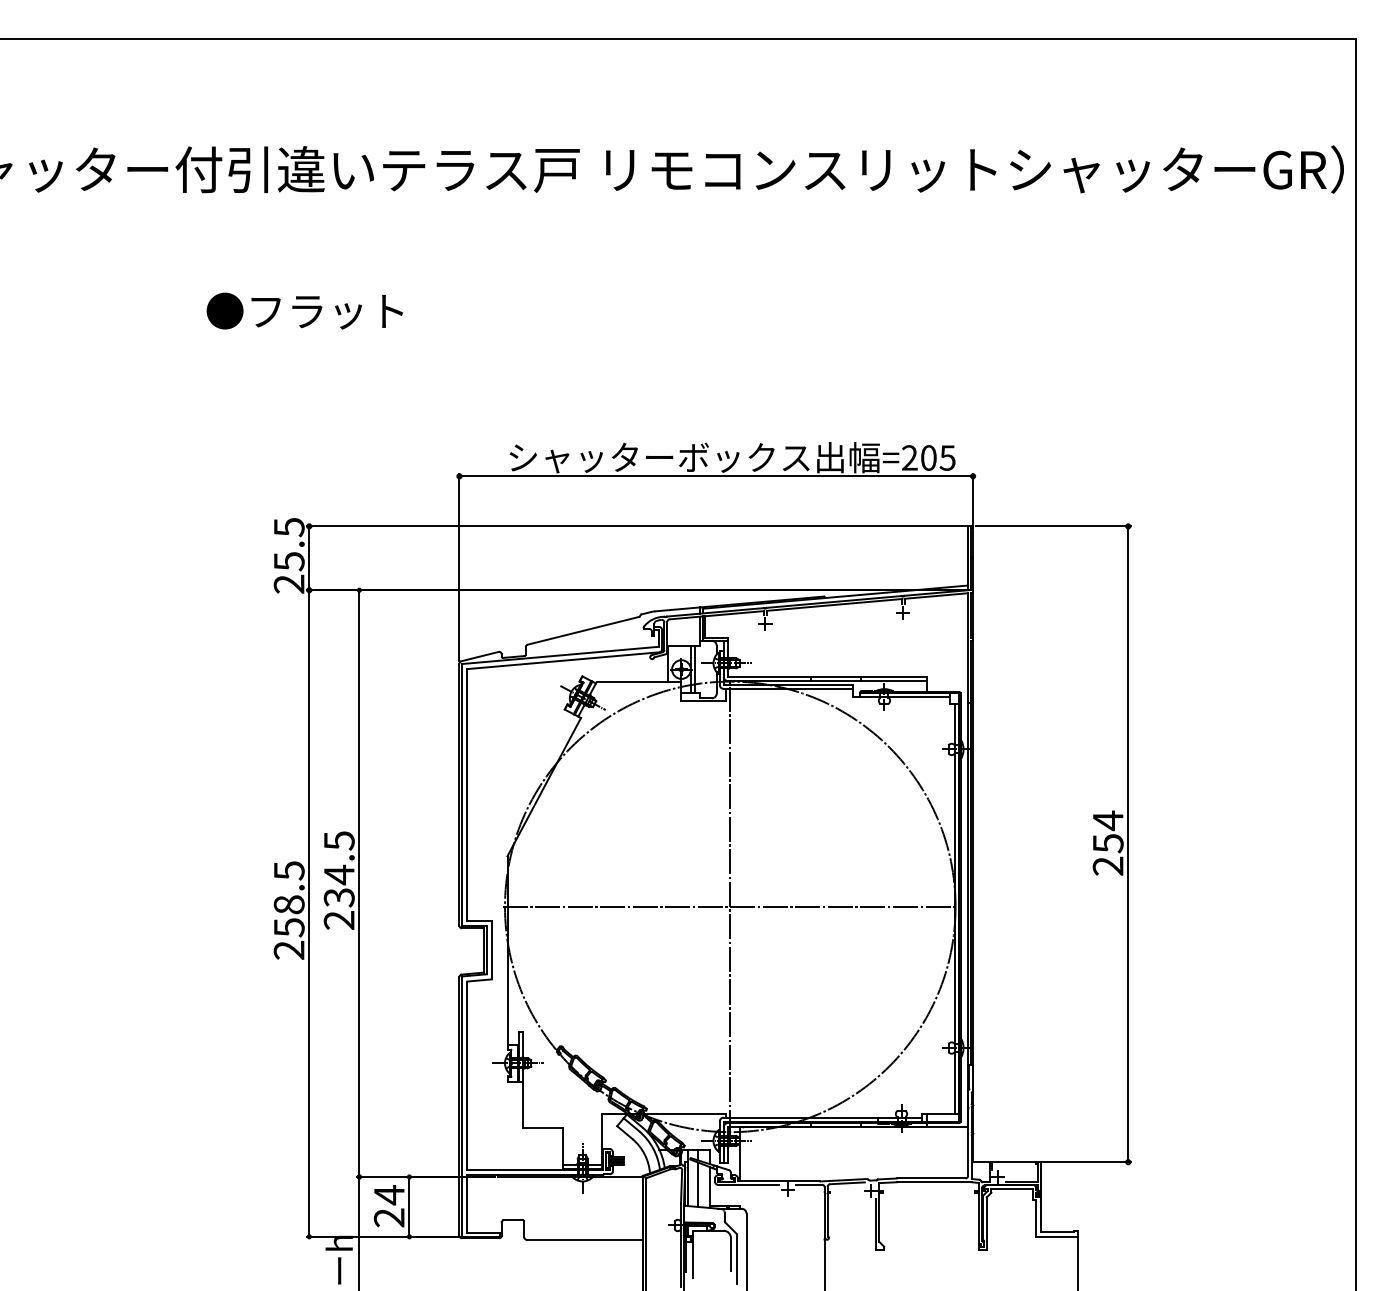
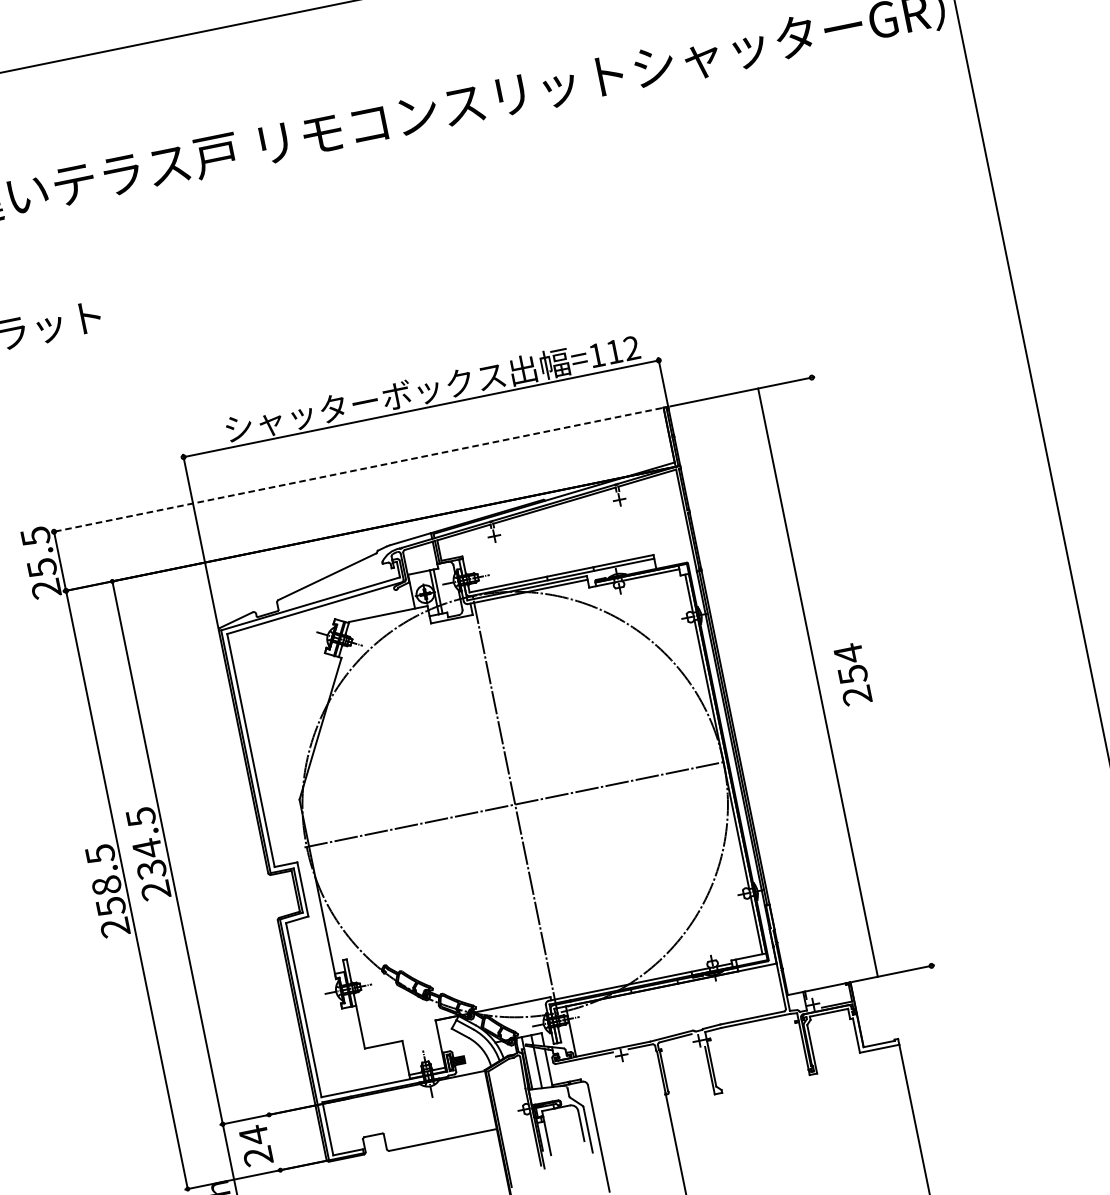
text: (928, 457) -> (614, 351), =205 -> =112
line: (636, 526) -> (356, 470), solid -> dashed
line: (1128, 844) -> (818, 682), moved
line: (409, 1206) -> (274, 1142), removed

